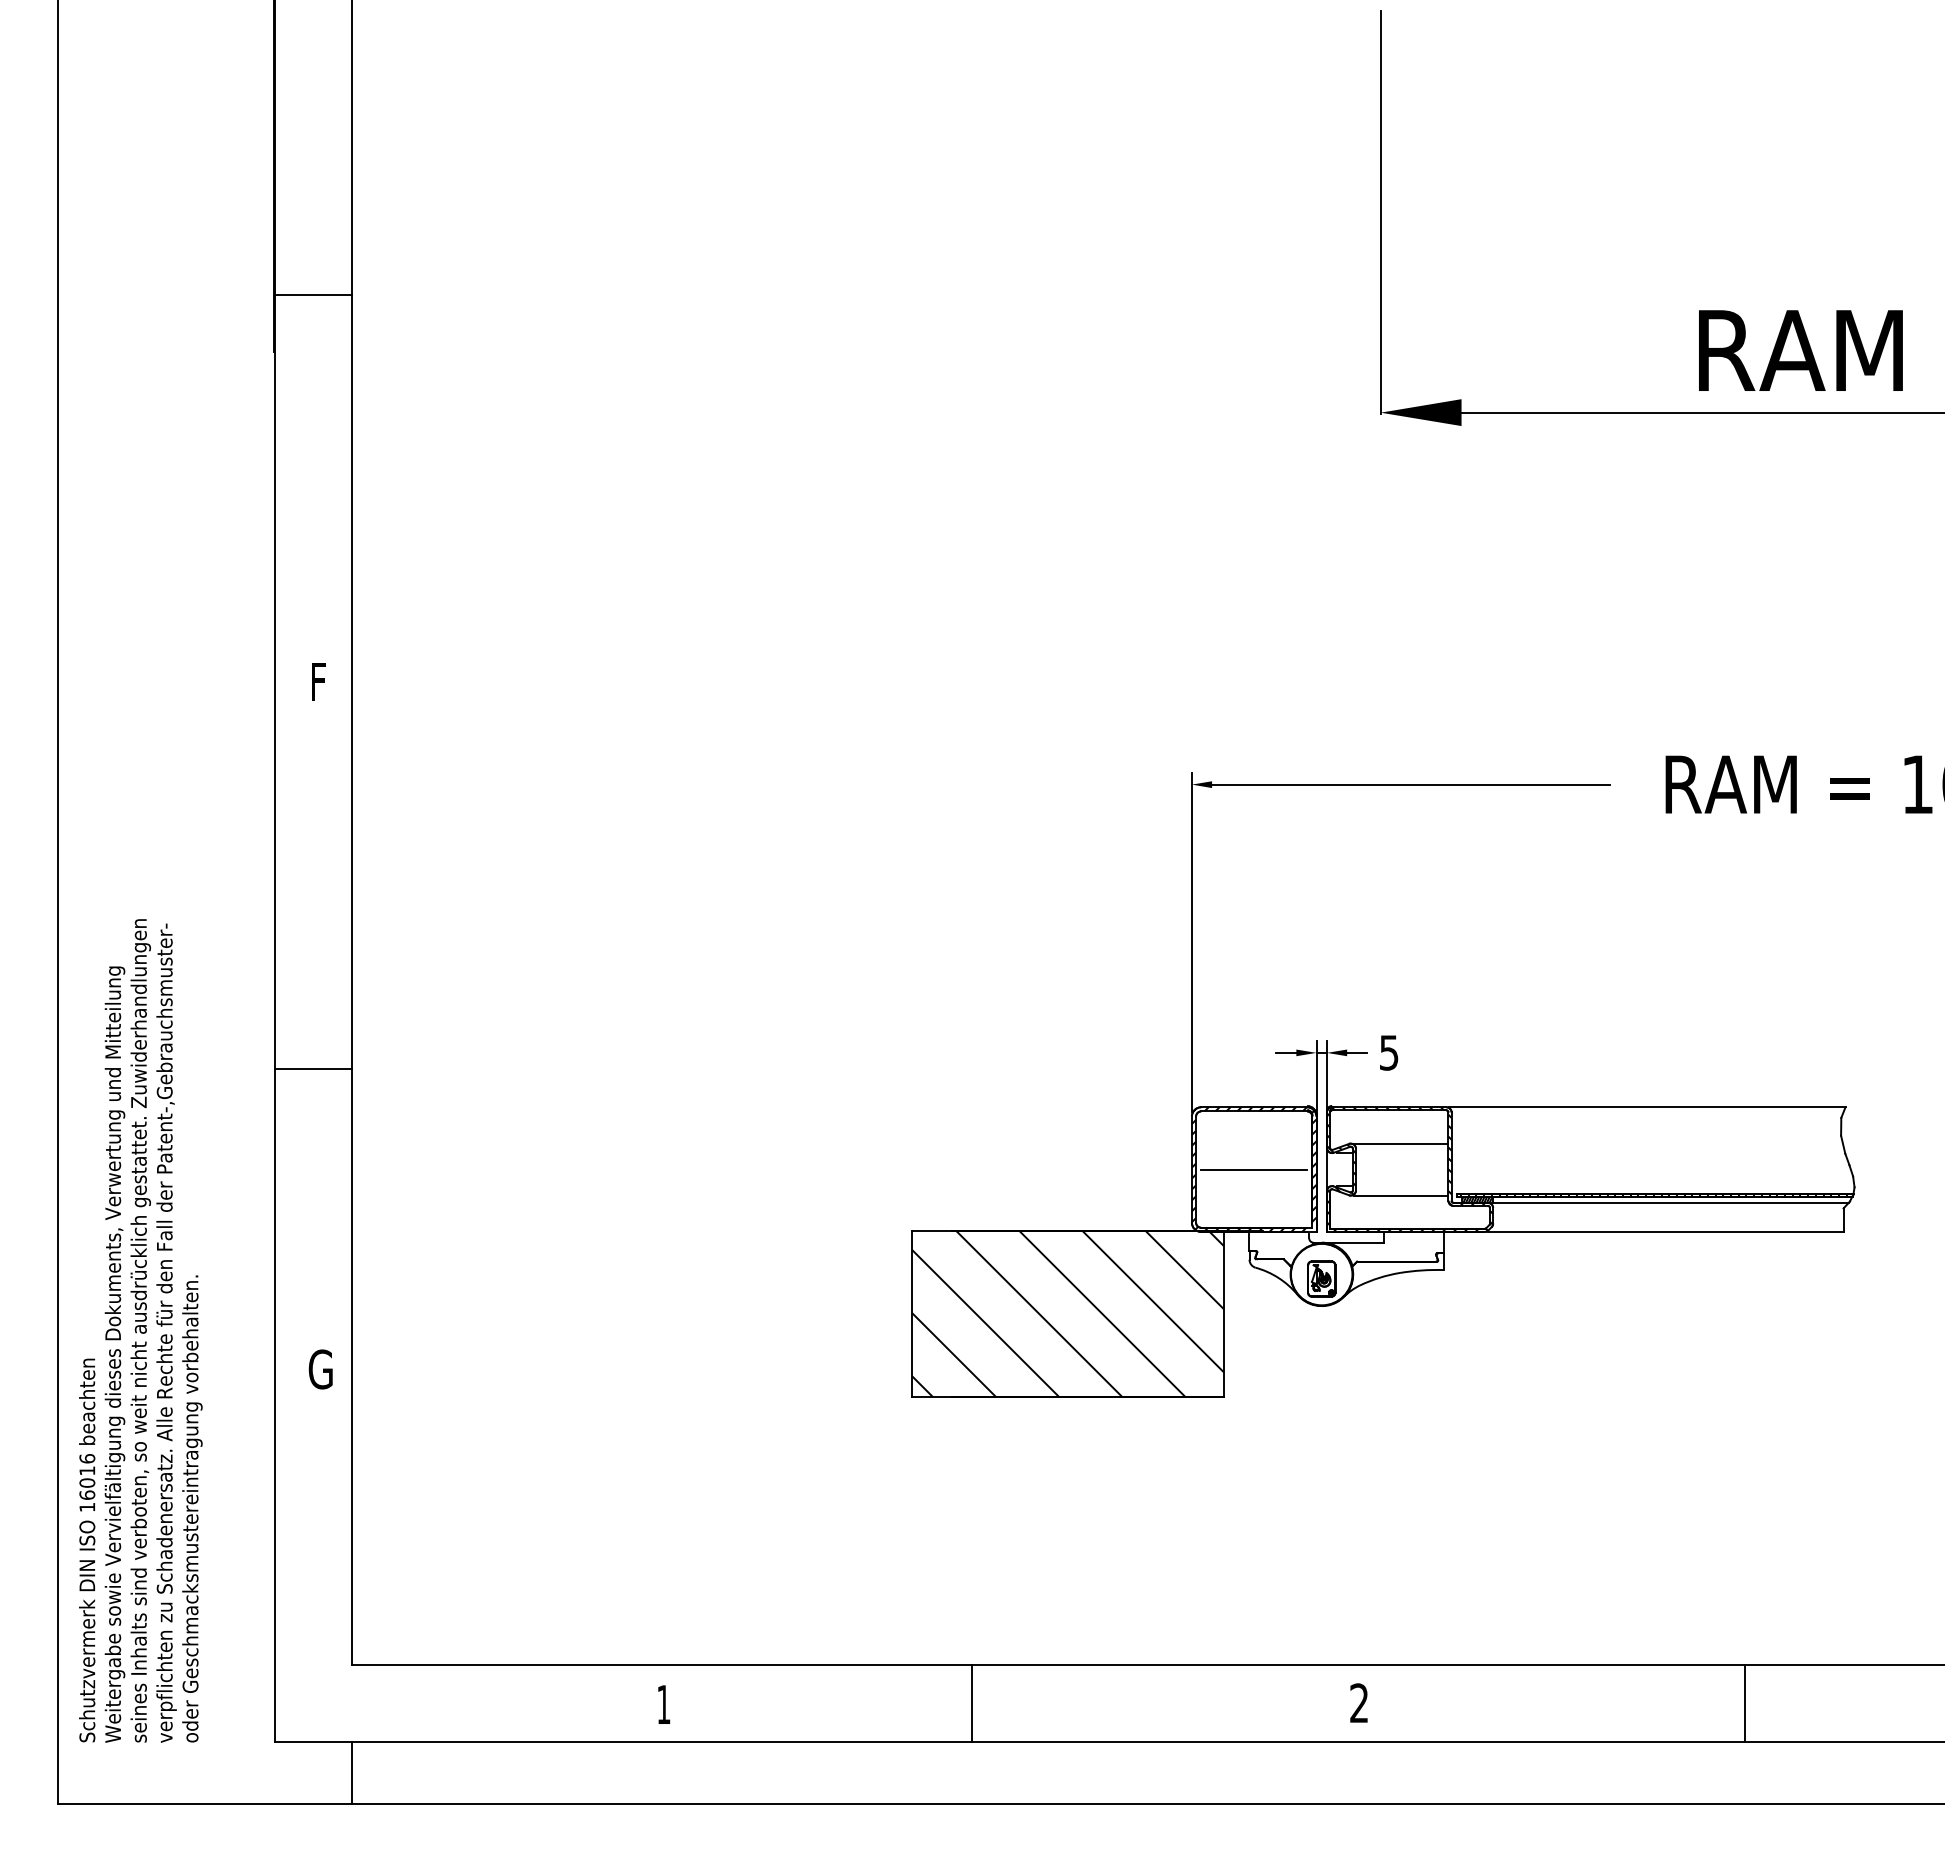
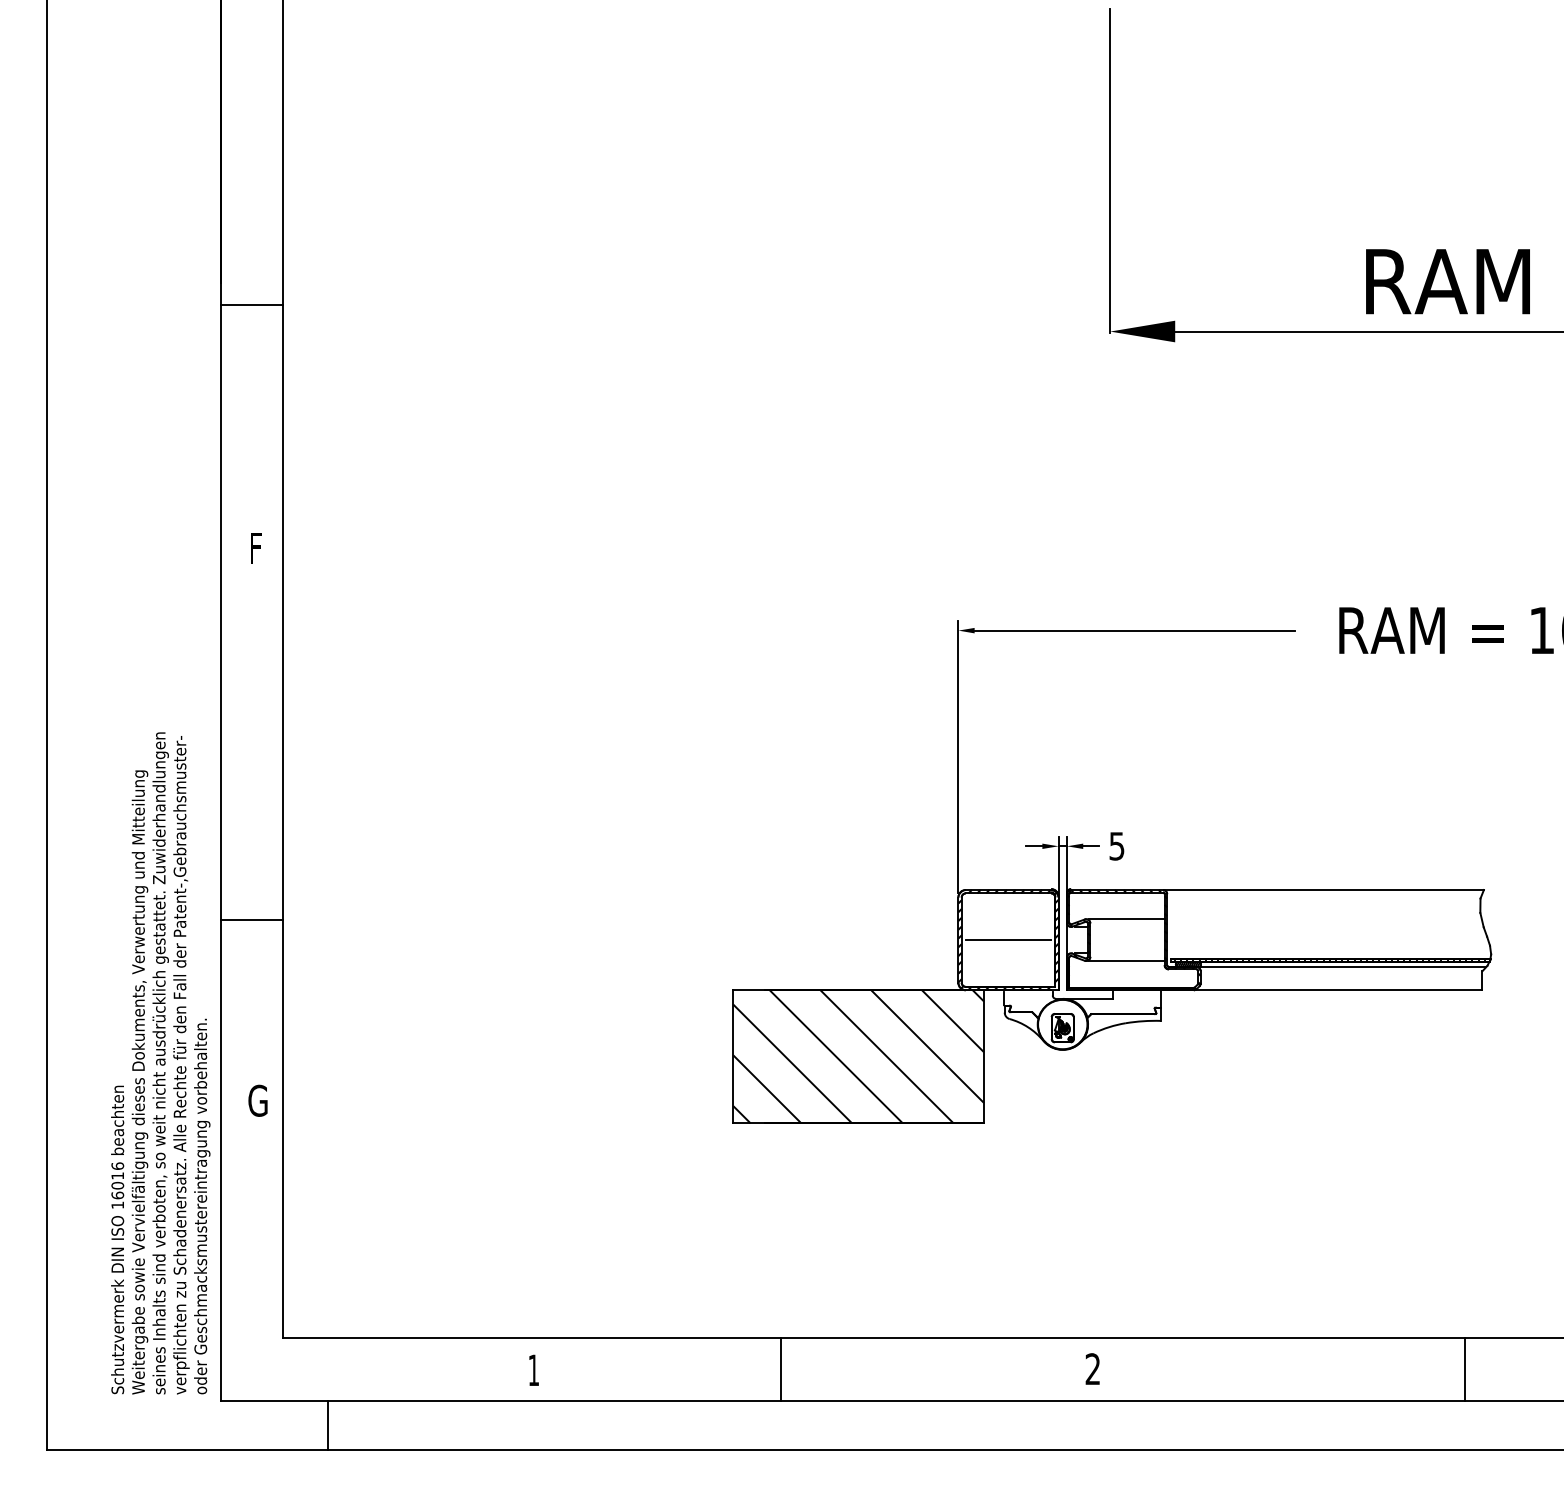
line: (313, 295) -> (252, 305), moved
line: (313, 1068) -> (252, 919), moved
text: (140, 1330) -> (160, 1063), moved
line: (1745, 1703) -> (1464, 1369), moved
line: (352, 1773) -> (328, 1425), moved

